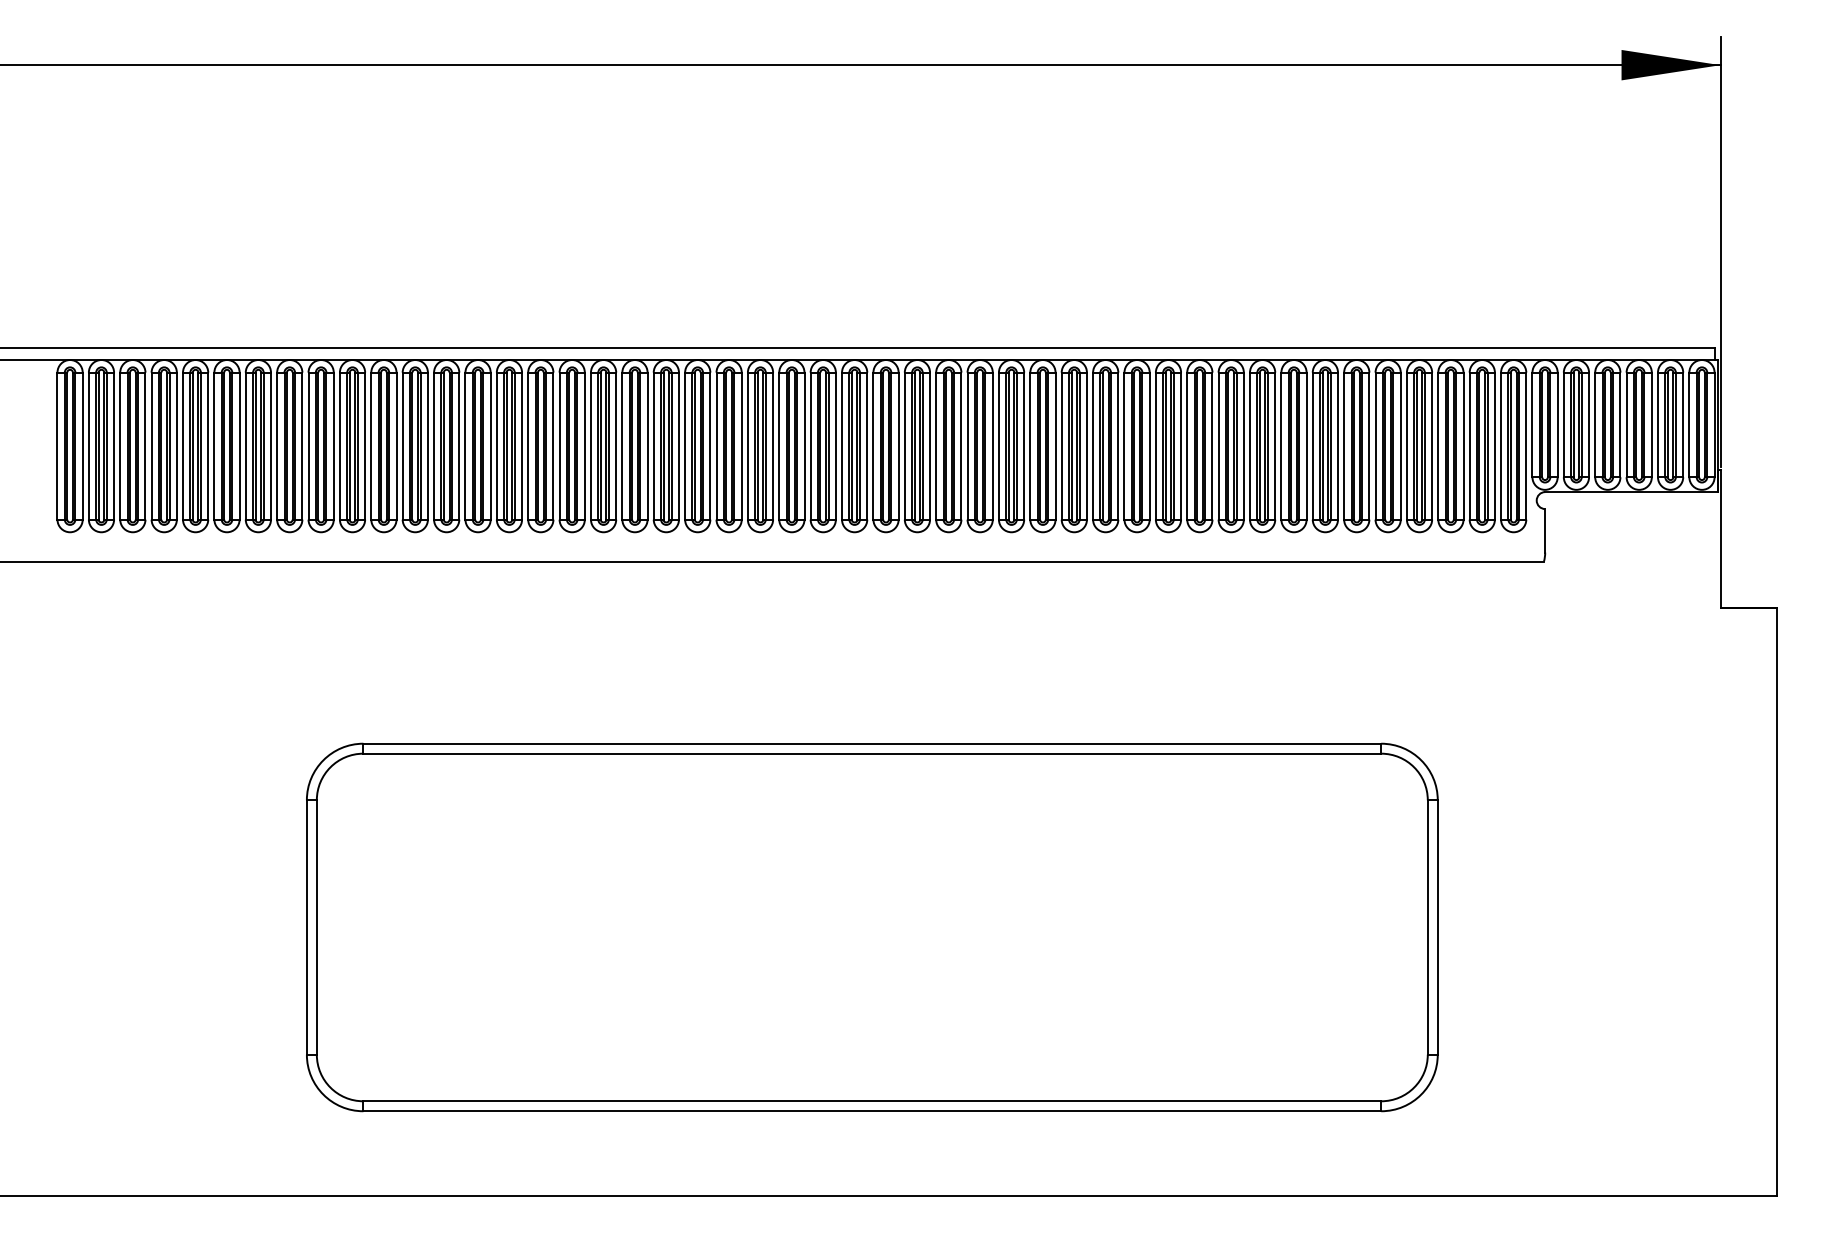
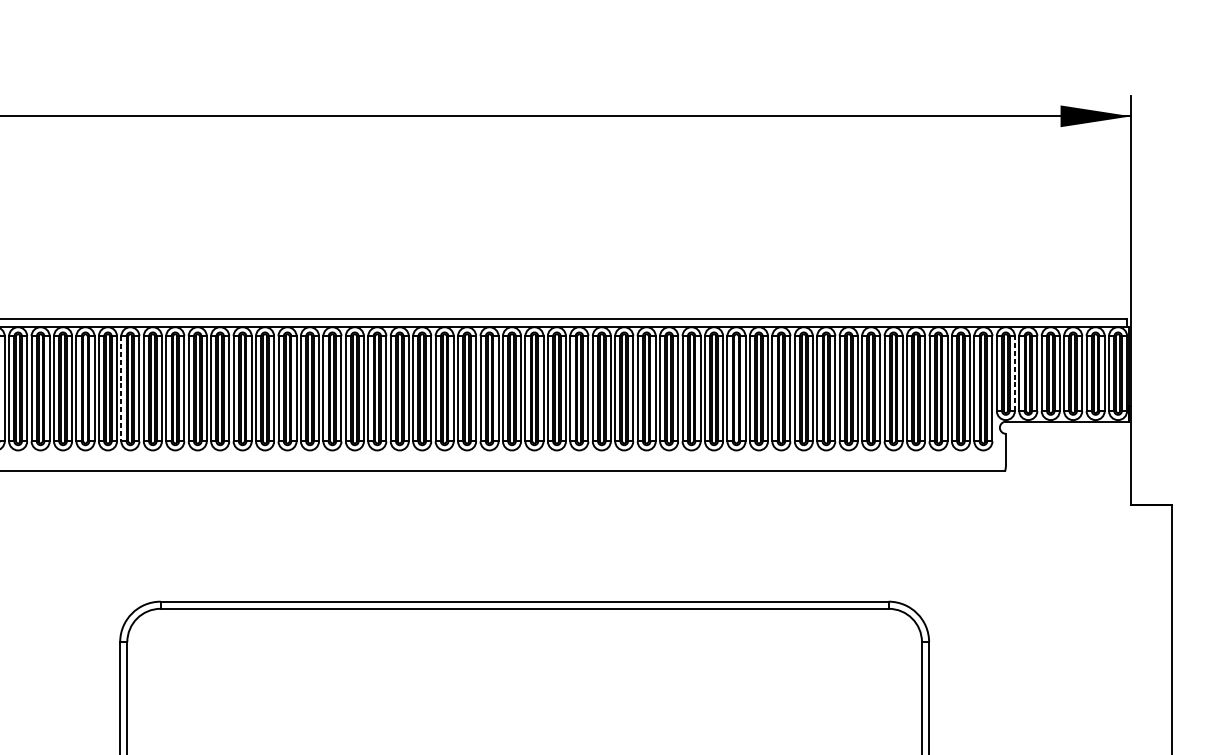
line: (1557, 424) -> (1014, 373), solid -> dashed
line: (308, 446) -> (121, 389), solid -> dashed

